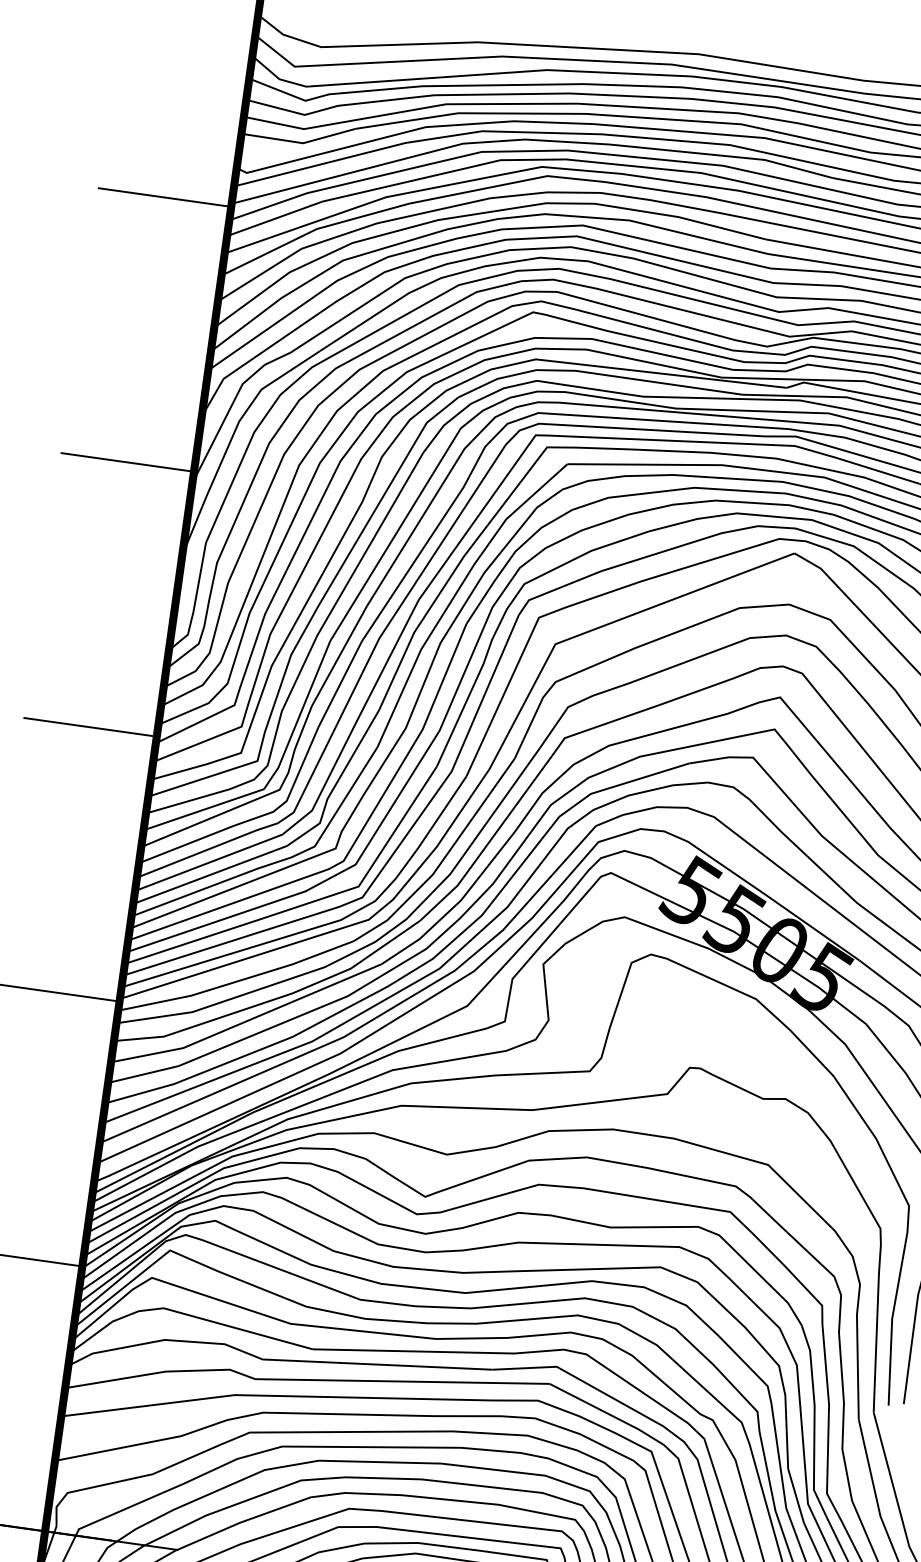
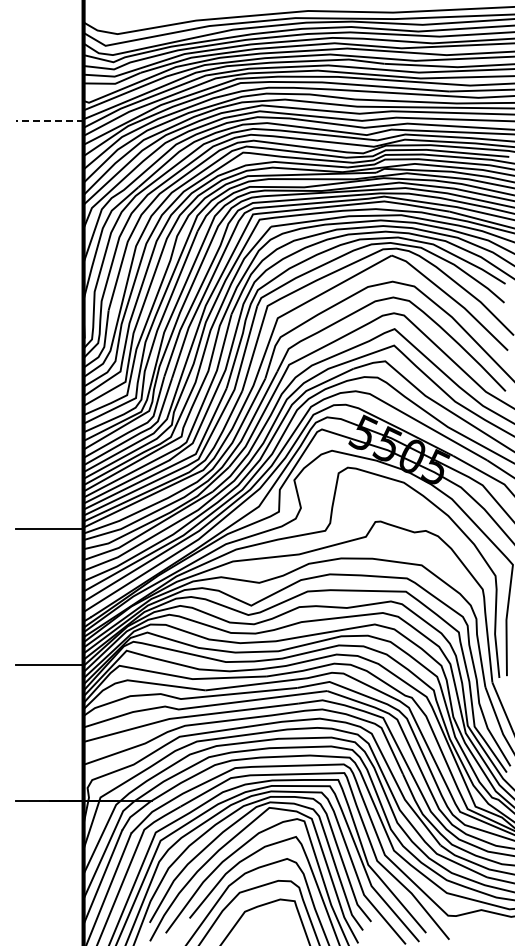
line: (164, 196) -> (49, 120), solid -> dashed
line: (127, 461) -> (49, 256), removed
line: (90, 726) -> (49, 392), removed

